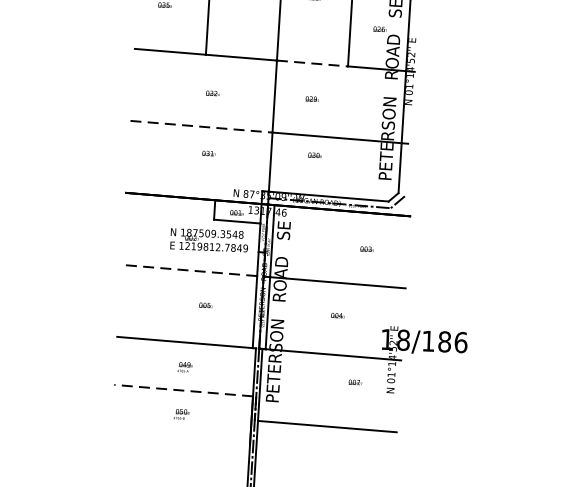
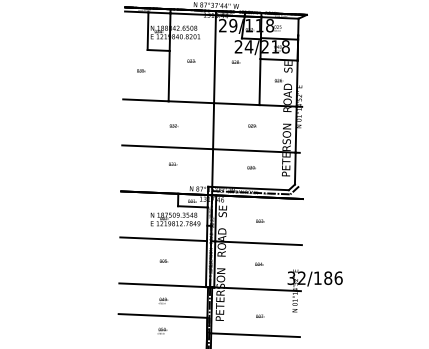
line: (312, 64) -> (236, 104), dashed -> solid
text: (312, 98) -> (252, 125), moved
line: (202, 127) -> (168, 147), dashed -> solid
text: (314, 155) -> (251, 167), moved
text: (367, 248) -> (260, 220), moved
line: (189, 270) -> (163, 239), dashed -> solid
text: (205, 304) -> (163, 260), moved
text: (395, 340) -> (296, 278), 18/186 -> 32/186
text: (355, 381) -> (260, 315), moved
line: (182, 389) -> (162, 315), dashed -> solid

